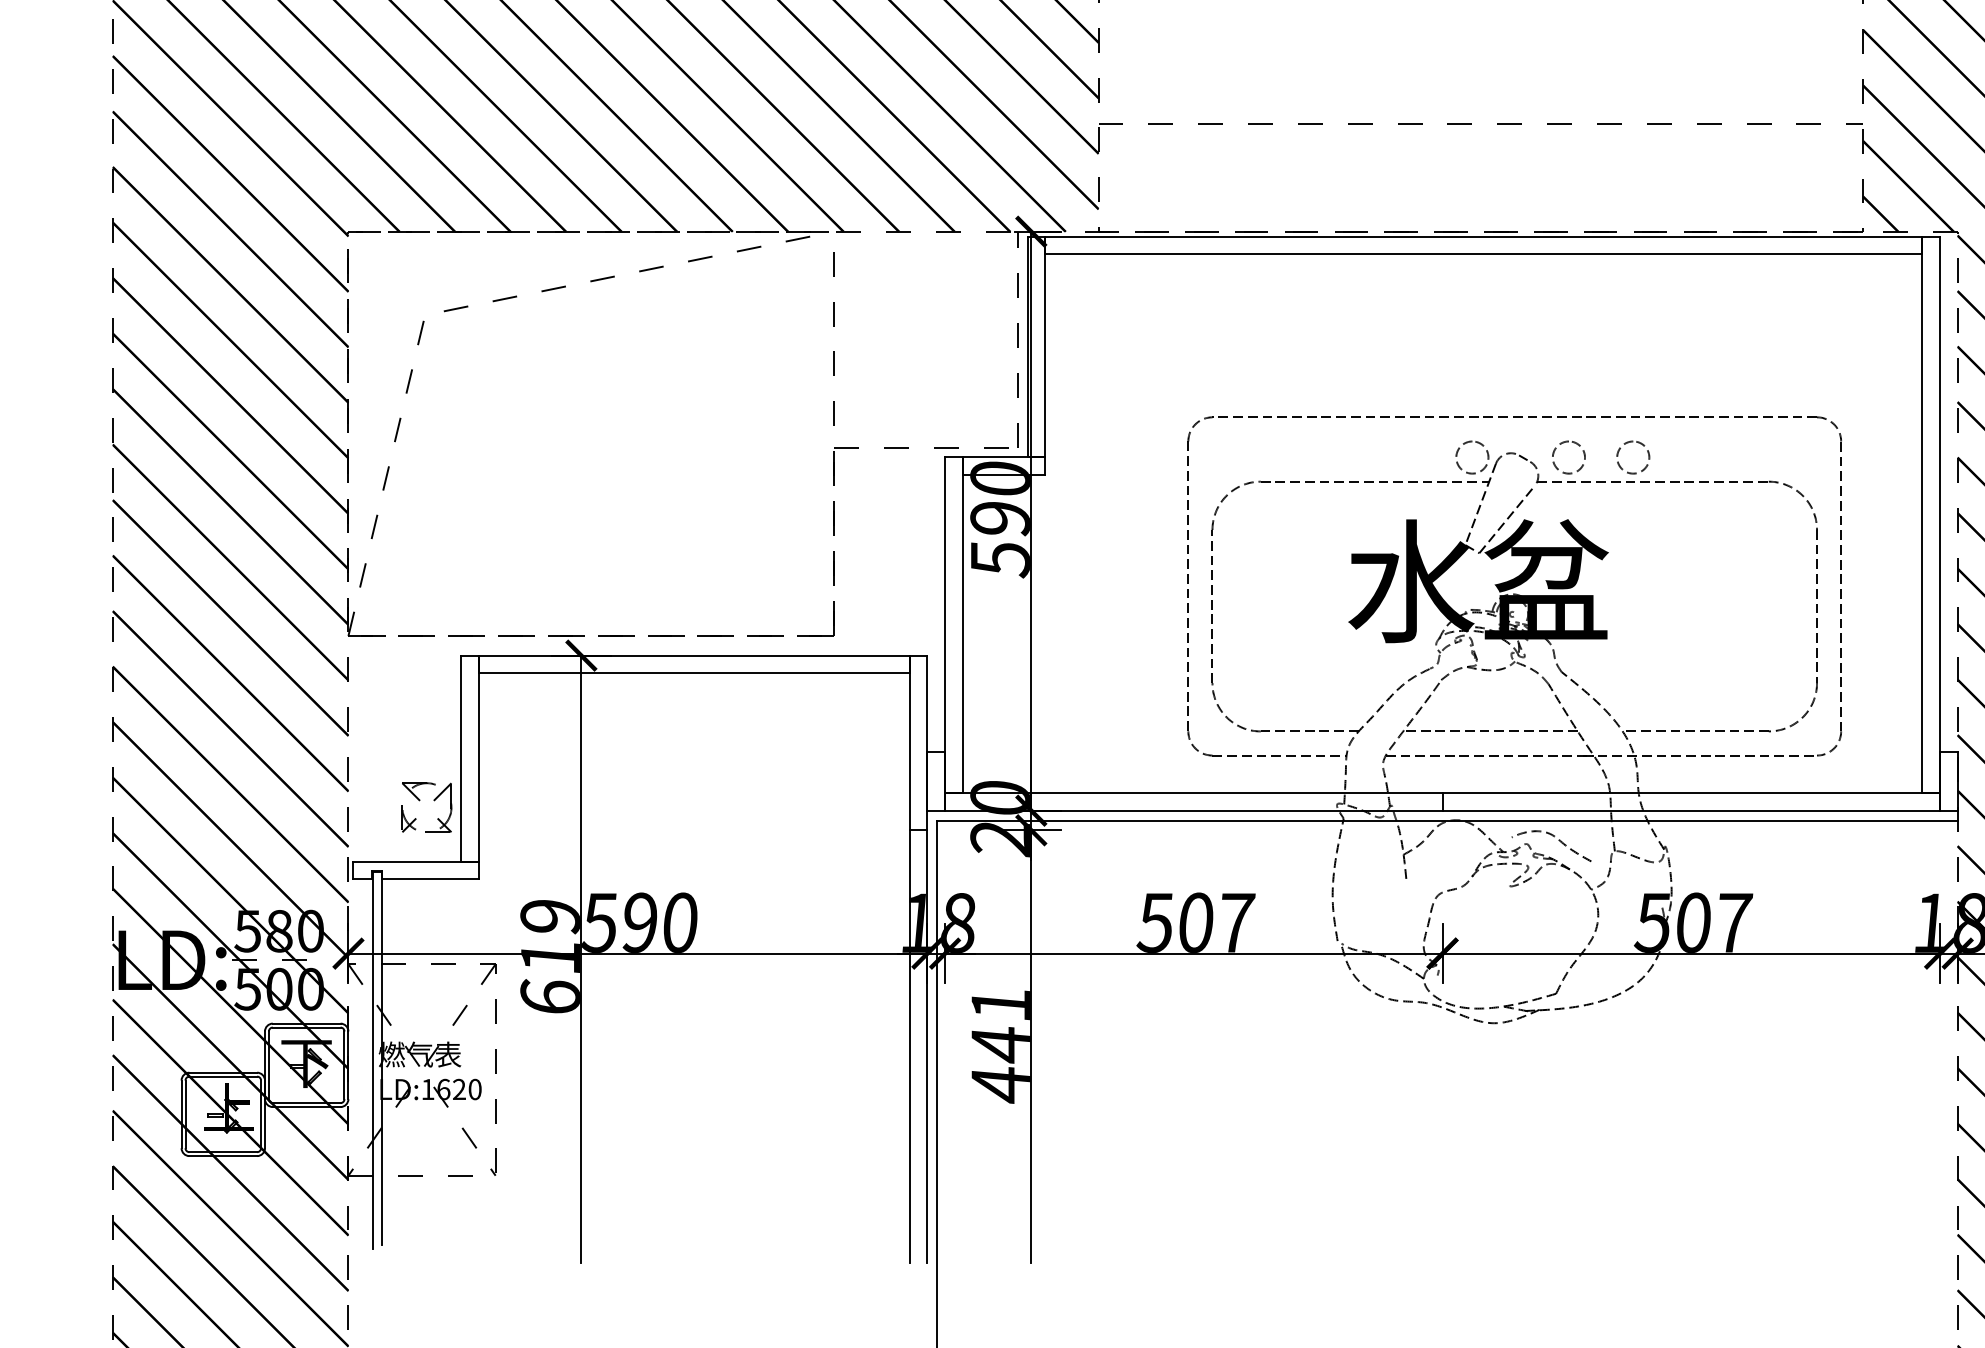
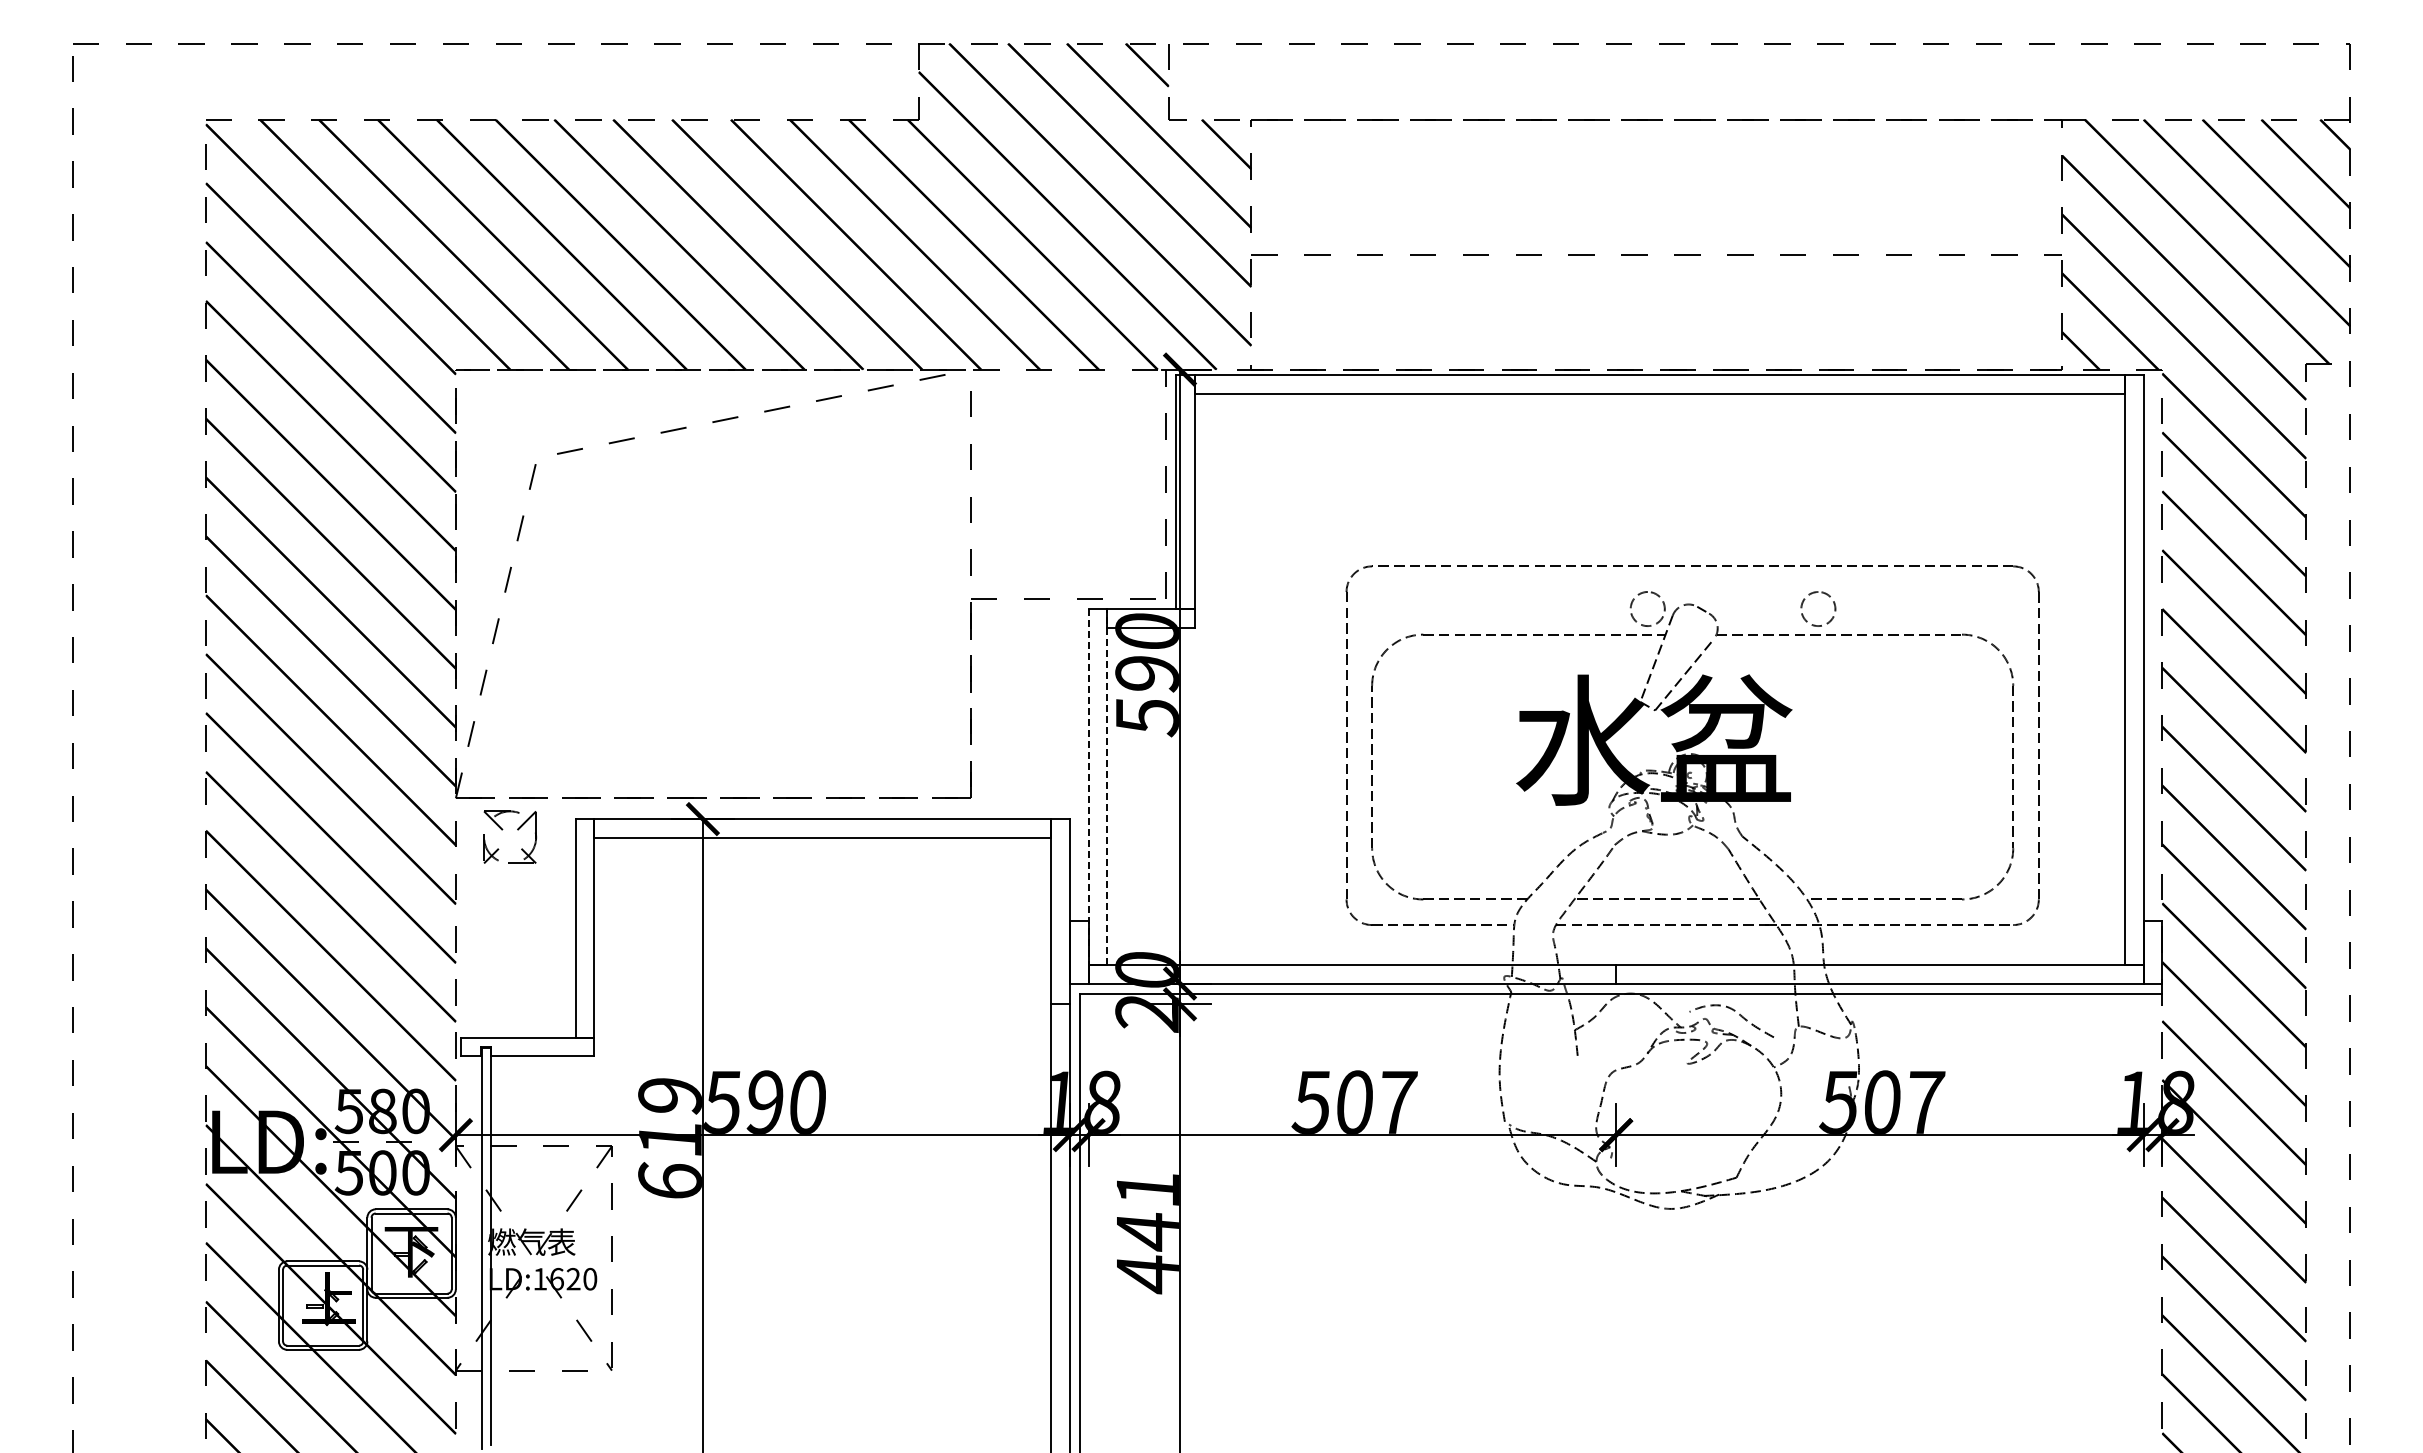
part: (1574, 443) -> (1756, 594), removed
line: (945, 624) -> (1088, 786), solid -> dashed
line: (962, 624) -> (1107, 786), solid -> dashed
part: (420, 800) -> (503, 829), moved

